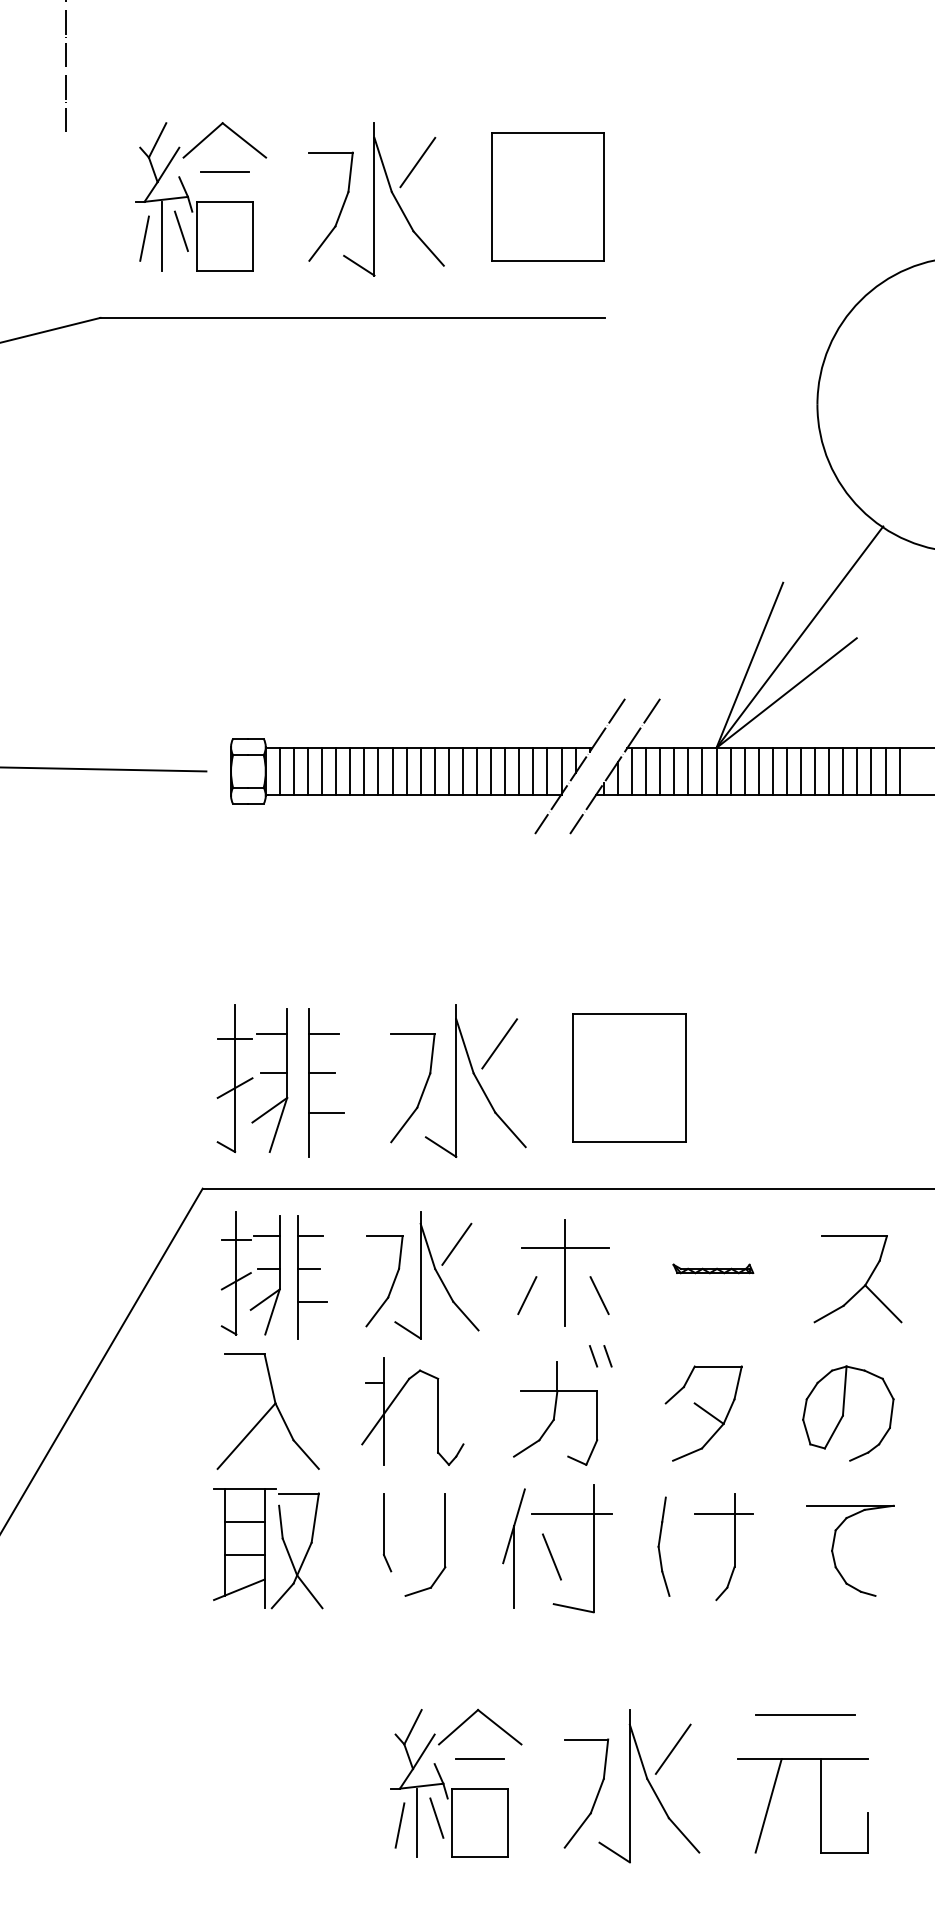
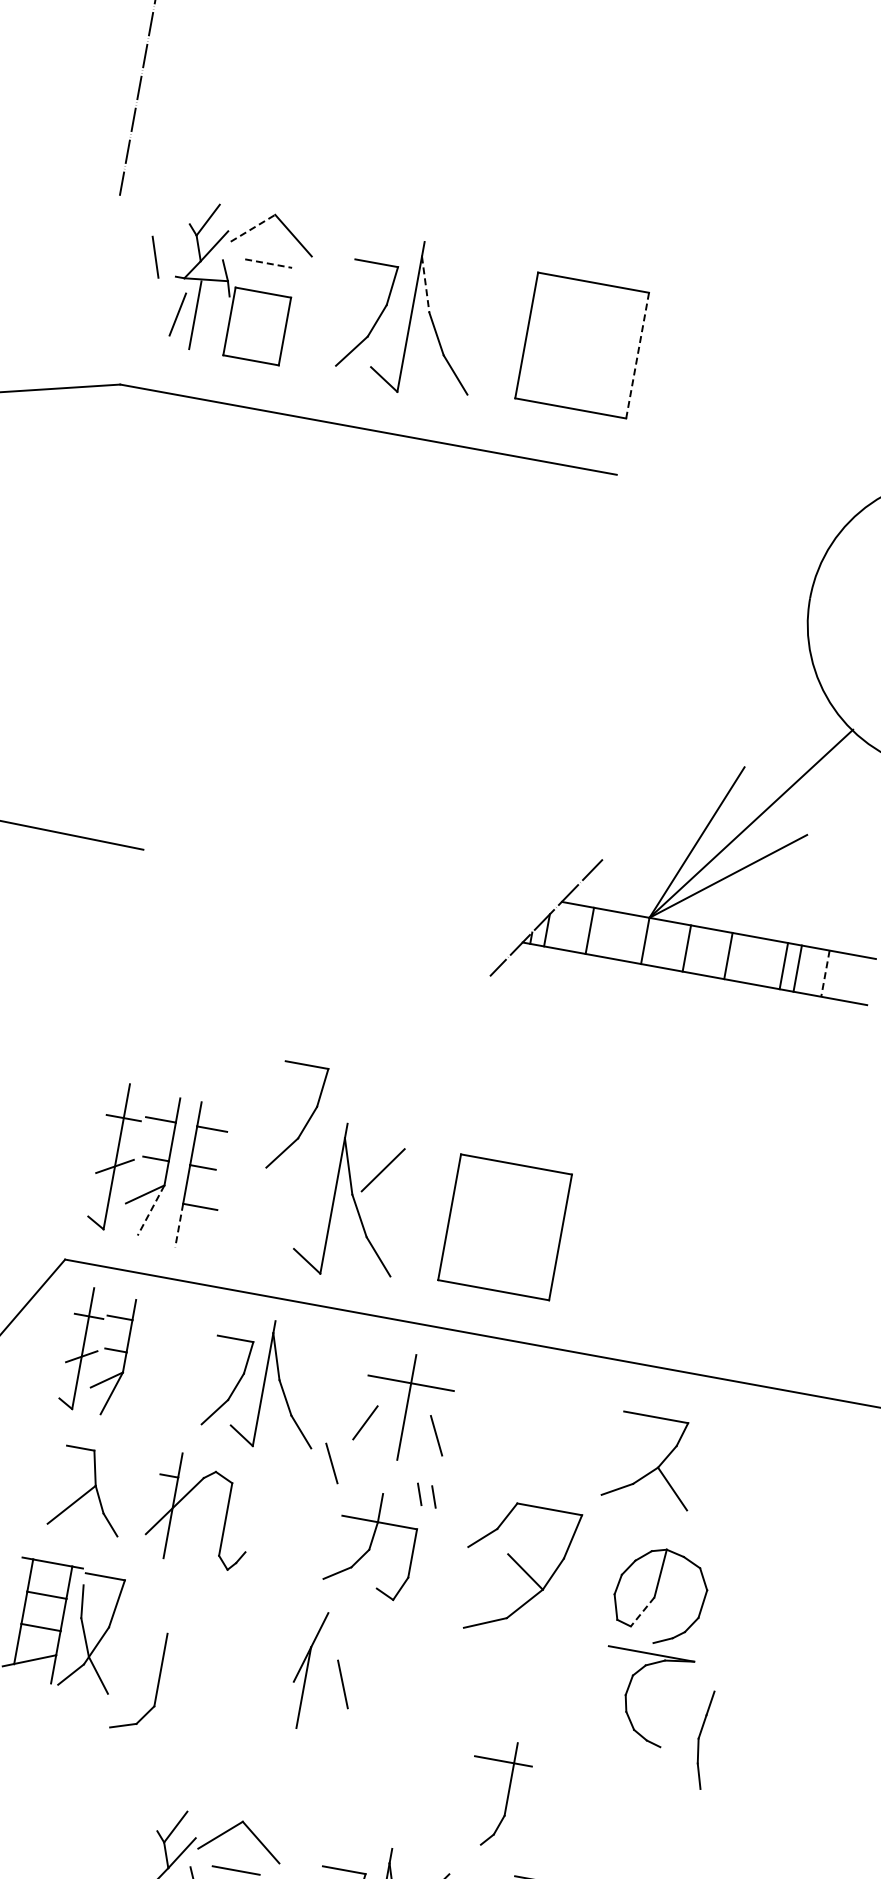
line: (203, 140) -> (253, 228), solid -> dashed
line: (417, 162) -> (459, 288), removed
line: (383, 165) -> (425, 285), solid -> dashed
line: (224, 172) -> (268, 263), solid -> dashed
line: (604, 196) -> (637, 355), solid -> dashed
line: (181, 230) -> (155, 256), moved
part: (427, 766) -> (361, 884), removed
line: (632, 770) -> (562, 925), removed
line: (646, 770) -> (576, 927), removed
line: (674, 770) -> (604, 932), removed
line: (688, 770) -> (617, 935), removed
line: (702, 770) -> (631, 937), removed
line: (730, 770) -> (659, 942), removed
line: (744, 770) -> (672, 945), removed
line: (772, 770) -> (700, 950), removed
line: (786, 770) -> (714, 952), removed
line: (815, 770) -> (742, 957), removed
line: (829, 770) -> (756, 960), removed
line: (843, 770) -> (770, 962), removed
line: (885, 770) -> (811, 970), removed
line: (899, 771) -> (825, 973), solid -> dashed
part: (422, 1090) -> (306, 1122), moved
line: (278, 1125) -> (151, 1210), solid -> dashed
line: (308, 1135) -> (178, 1226), solid -> dashed
line: (456, 1243) -> (305, 1358), removed
part: (713, 1268) -> (553, 1429), removed
part: (312, 1269) -> (158, 1358), removed
part: (863, 1285) -> (656, 1467), moved
line: (501, 1341) -> (331, 1463), added
part: (394, 1401) -> (185, 1497), moved
part: (267, 1411) -> (89, 1490), size x0.7
part: (703, 1413) -> (517, 1570), size x1.4
line: (833, 1432) -> (642, 1612), solid -> dashed
part: (387, 1532) -> (185, 1630), removed
part: (444, 1544) -> (157, 1683), moved
part: (663, 1546) -> (703, 1739), moved
part: (734, 1547) -> (508, 1796), moved
part: (593, 1548) -> (385, 1683), removed
part: (833, 1550) -> (627, 1694), moved

